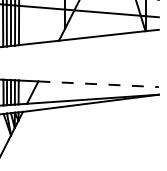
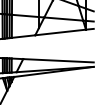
line: (100, 83) -> (59, 60), dashed -> solid

